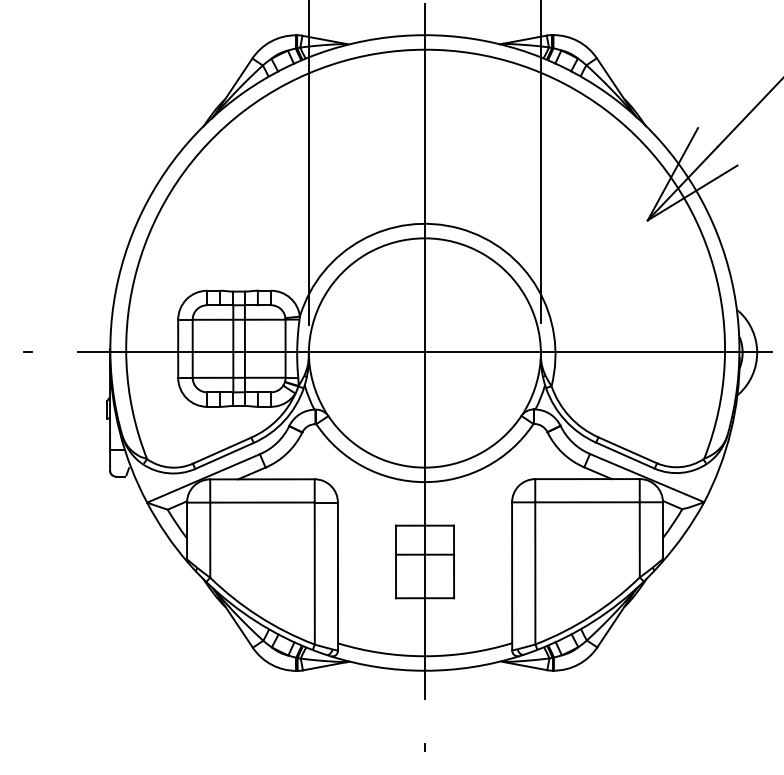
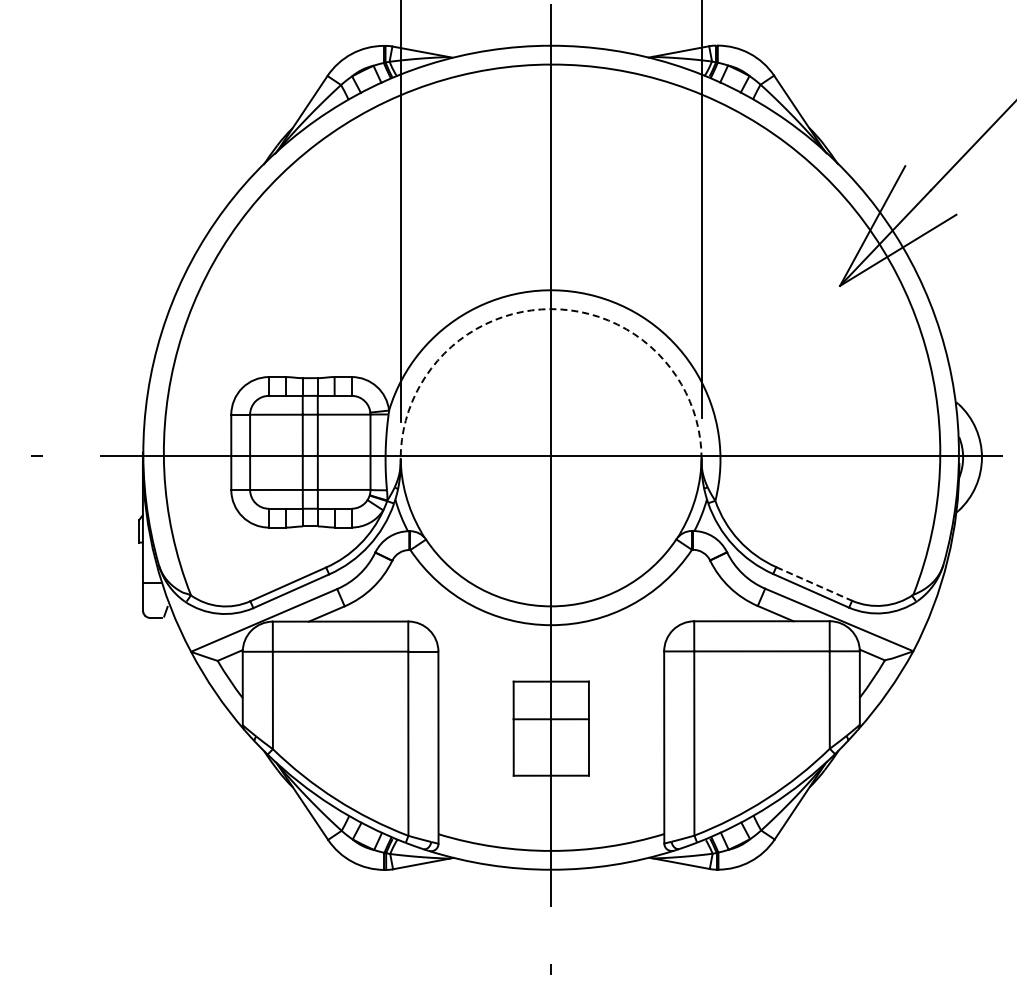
arc: (425, 238) -> (551, 309), solid -> dashed
line: (628, 449) -> (814, 583), solid -> dashed

